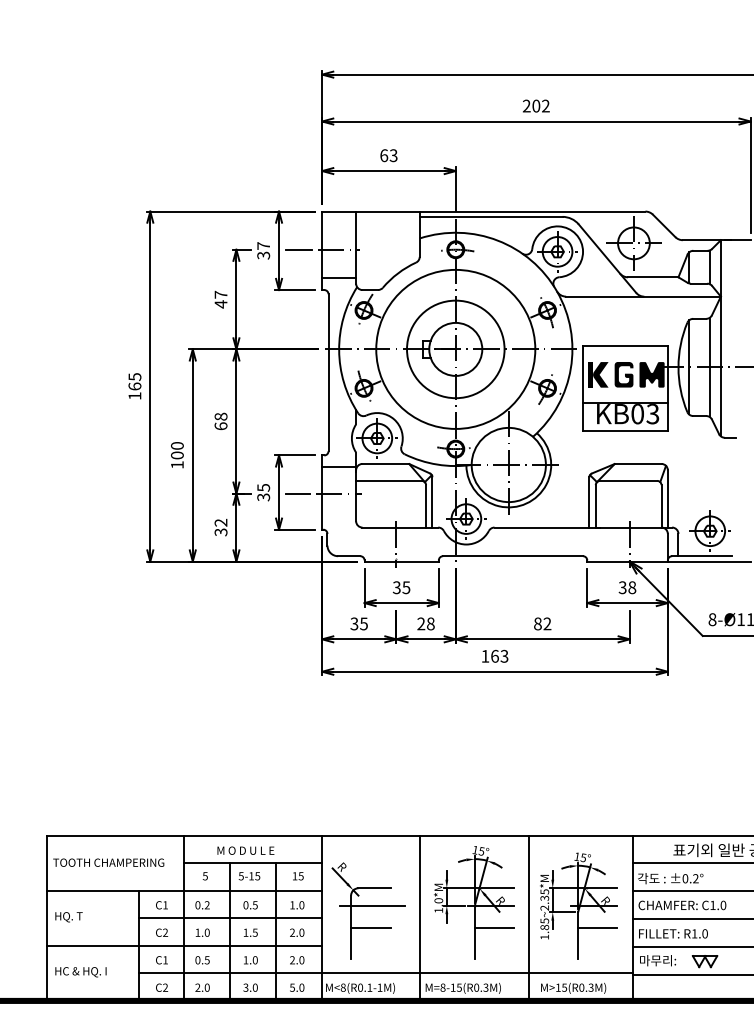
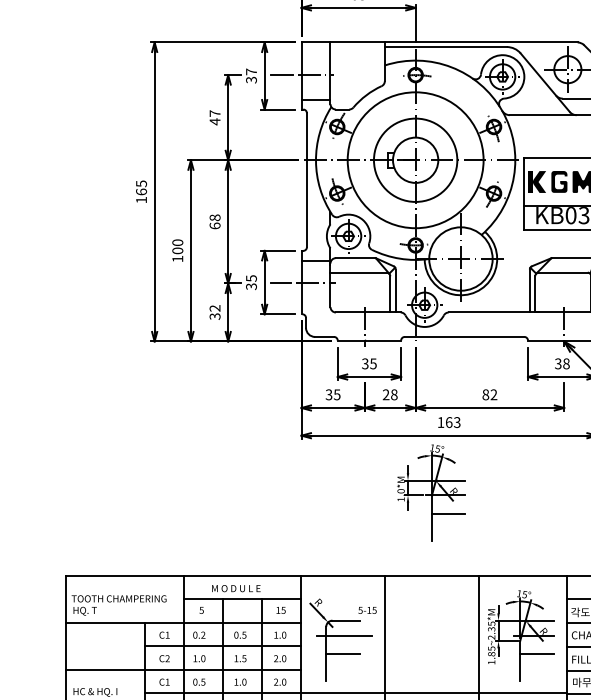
text: (249, 876) -> (367, 610), moved
part: (474, 902) -> (431, 492), moved
text: (68, 917) -> (84, 611), moved

